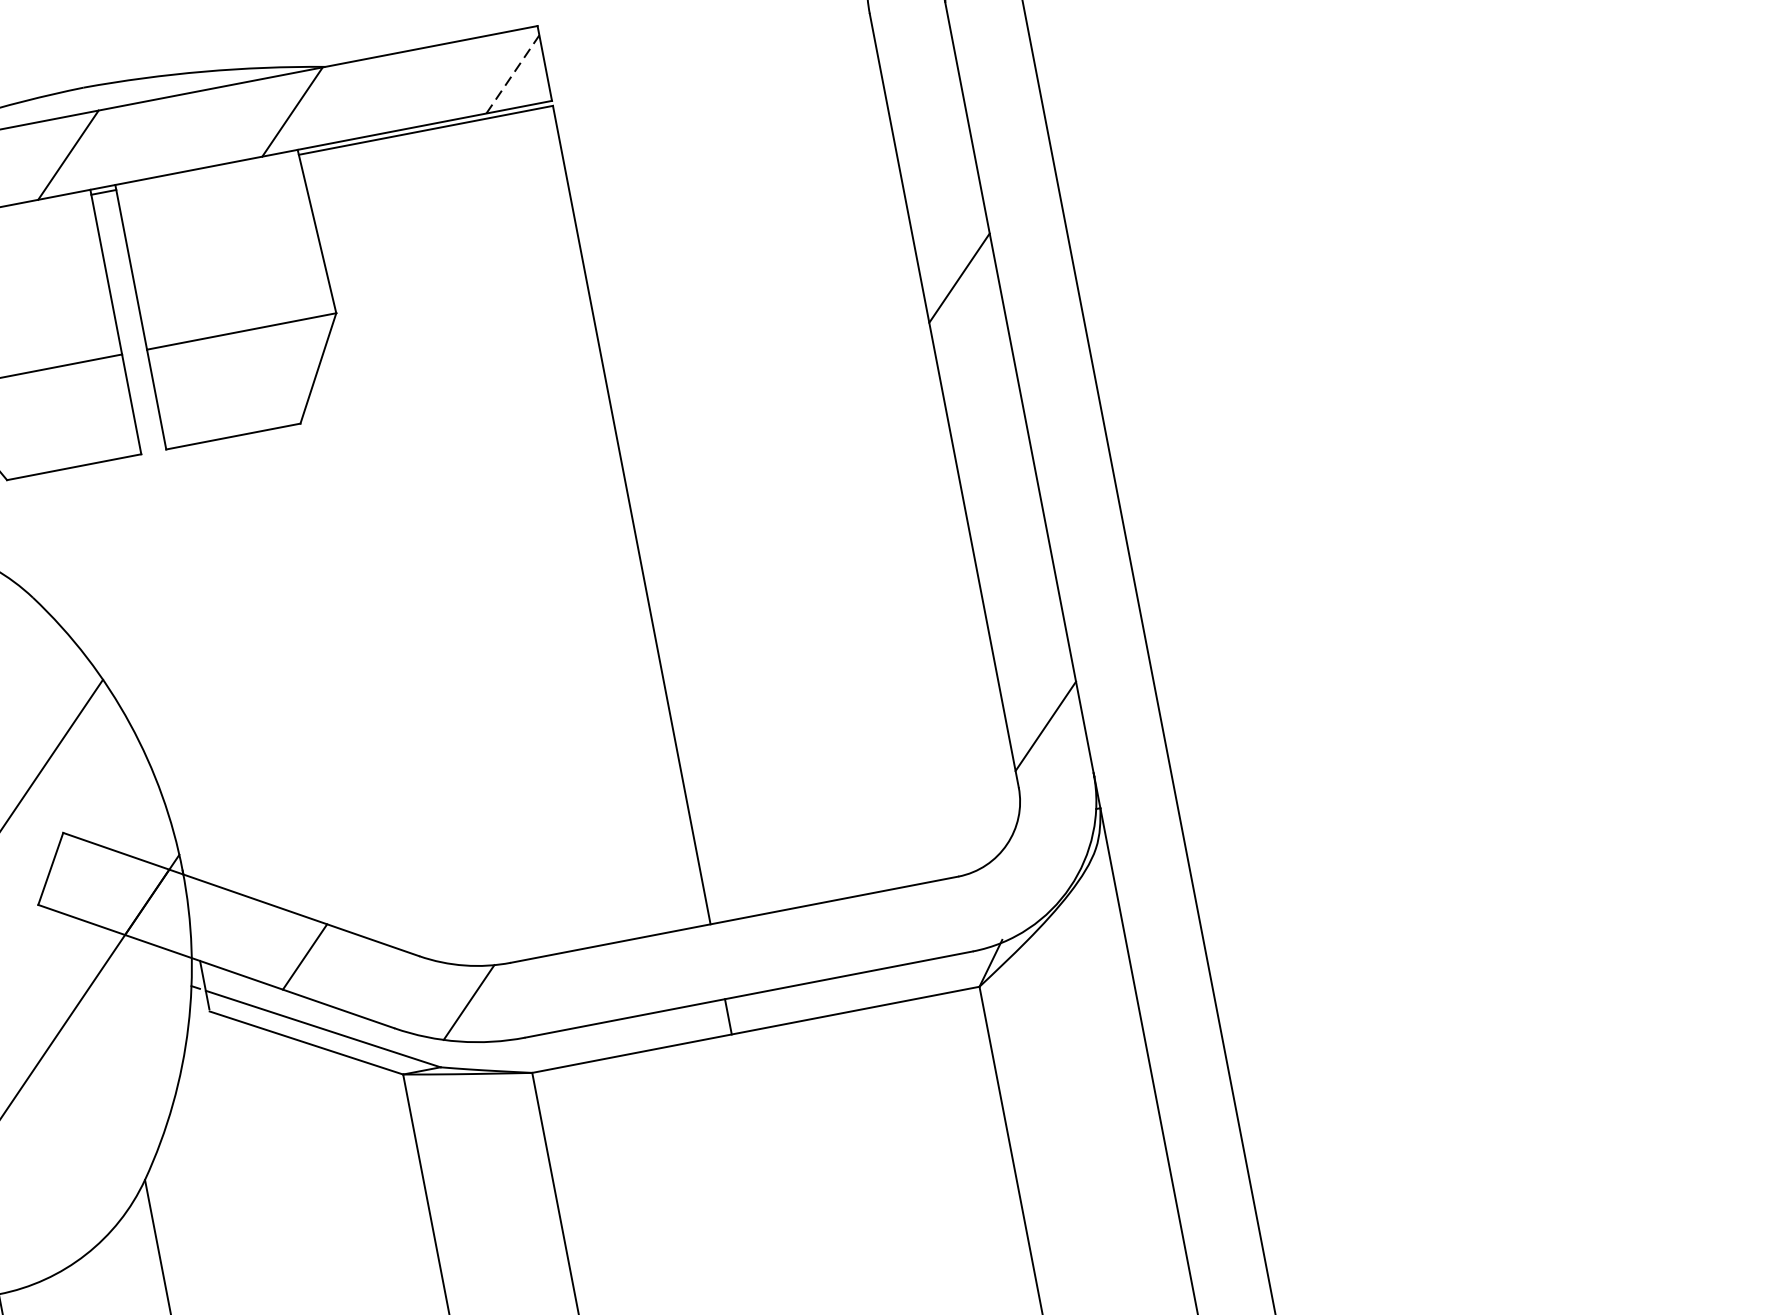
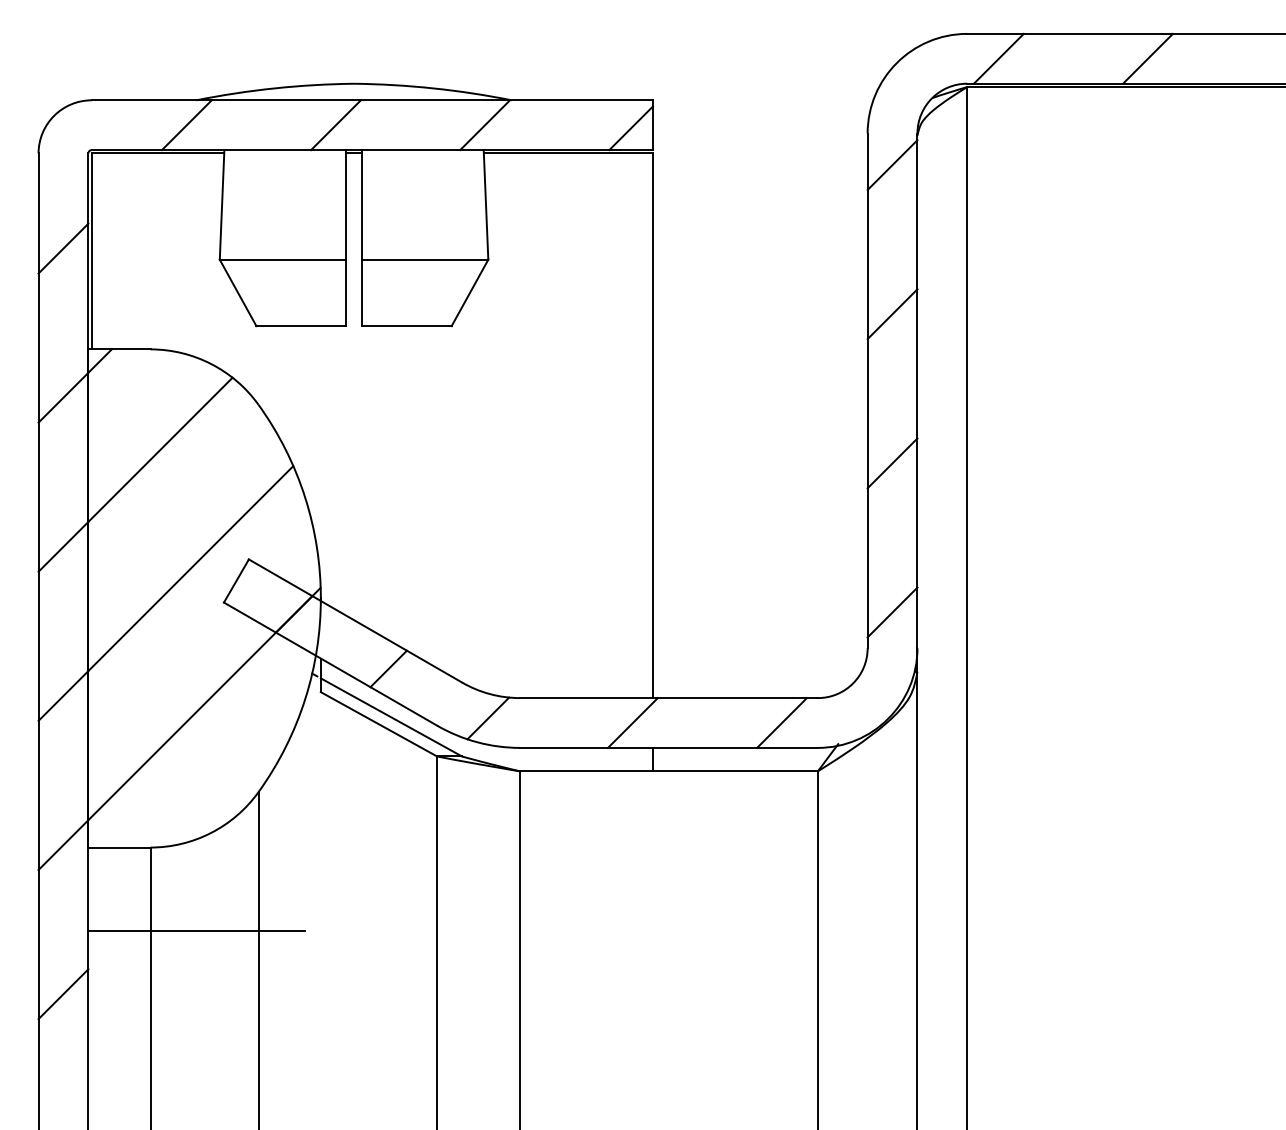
line: (916, 54) -> (892, 165), added
line: (513, 74) -> (631, 128), dashed -> solid
line: (1002, 502) -> (892, 463), added
line: (910, 923) -> (781, 722), added
line: (686, 966) -> (632, 722), added

